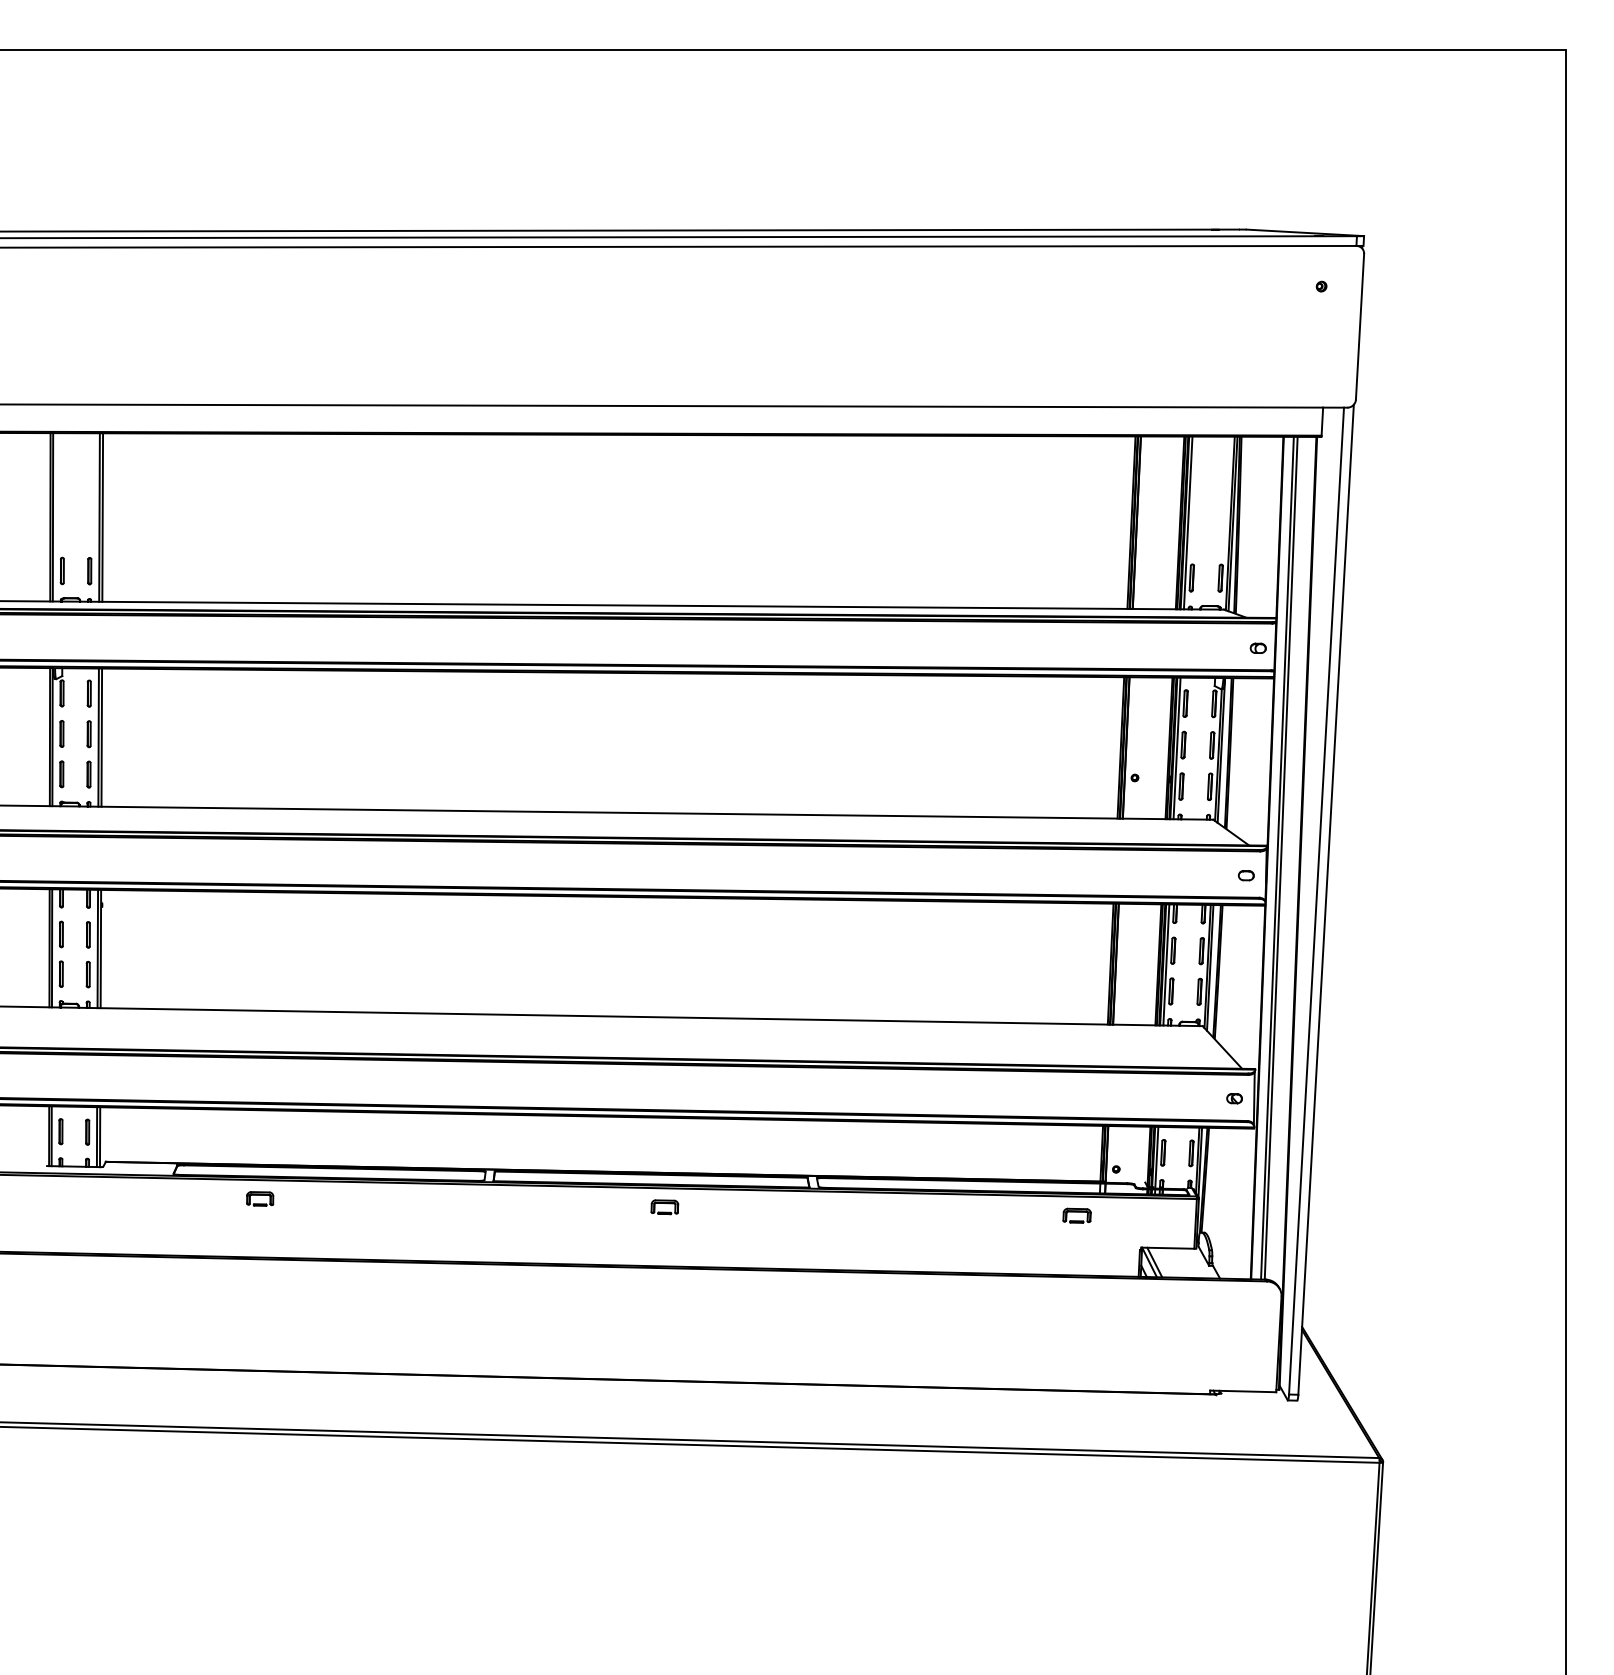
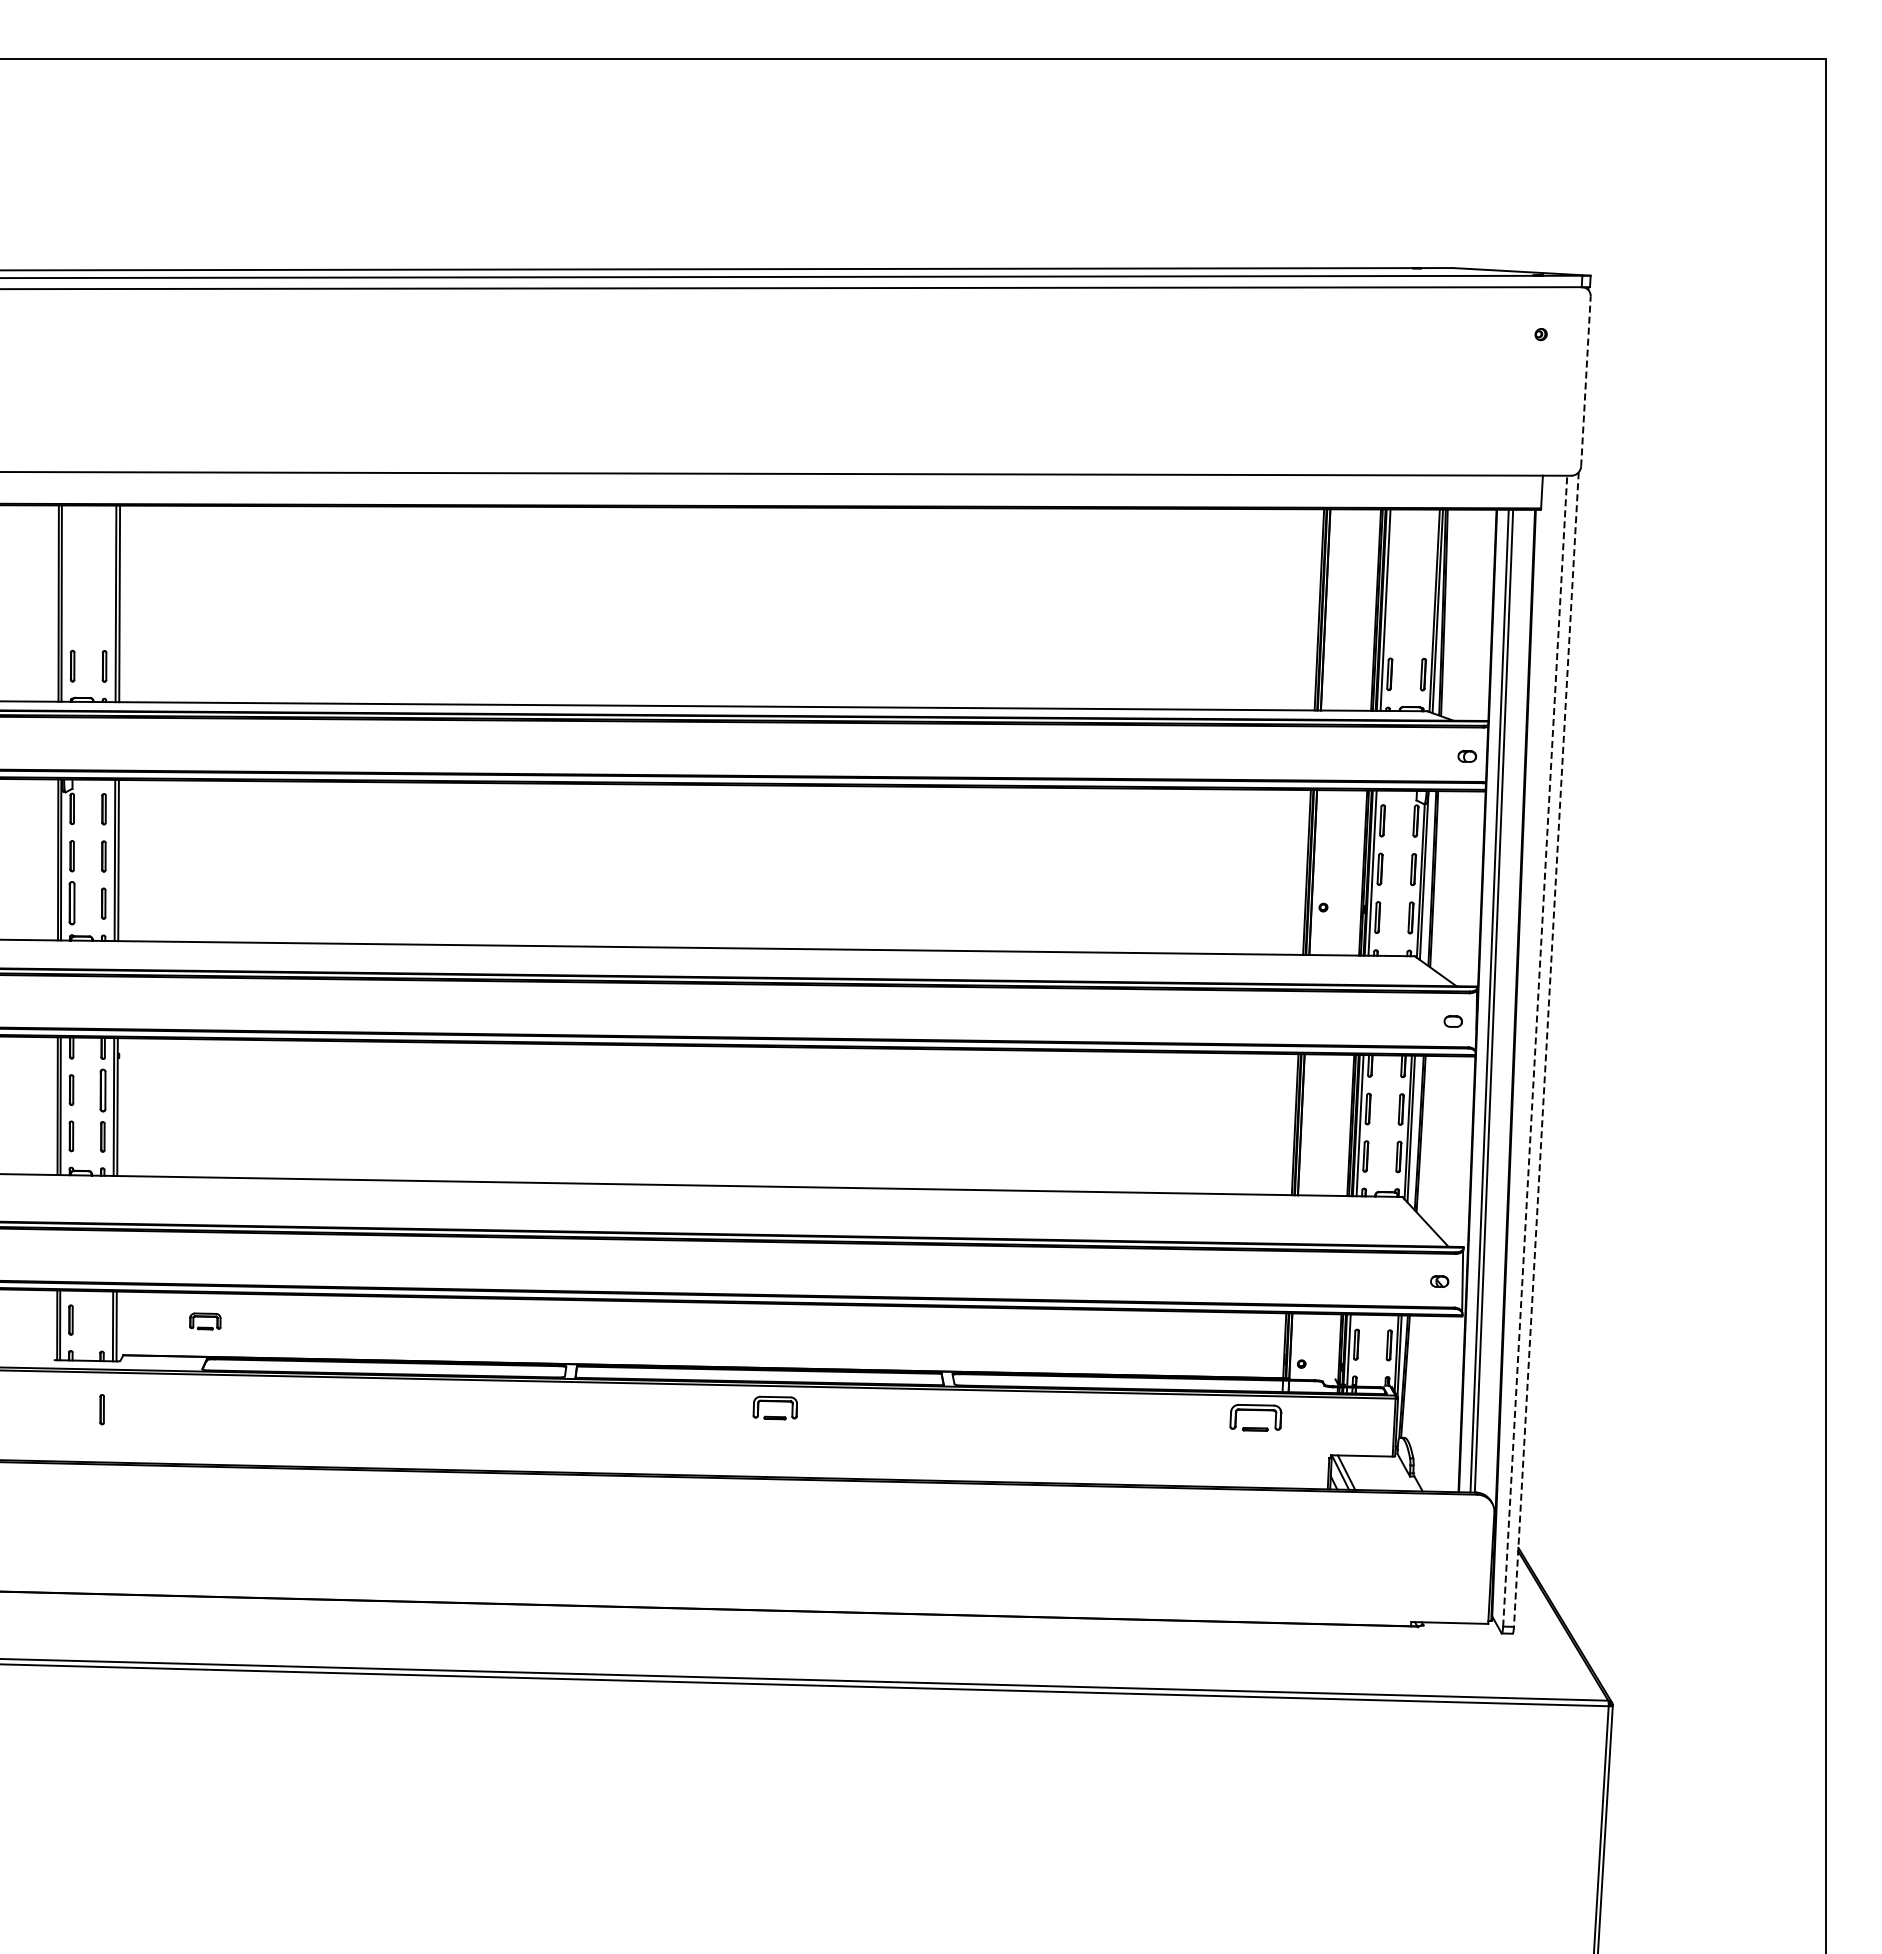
line: (1359, 326) -> (1585, 381), solid -> dashed
part: (61, 774) -> (71, 903), size x1.4
line: (1316, 900) -> (1535, 1050), solid -> dashed
line: (1326, 900) -> (1546, 1050), solid -> dashed
part: (87, 934) -> (102, 1090), size x1.4
part: (87, 1132) -> (101, 1409), moved
part: (260, 1198) -> (205, 1321), moved
part: (664, 1207) -> (774, 1408), size x1.4
part: (1076, 1216) -> (1255, 1418), size x1.6

